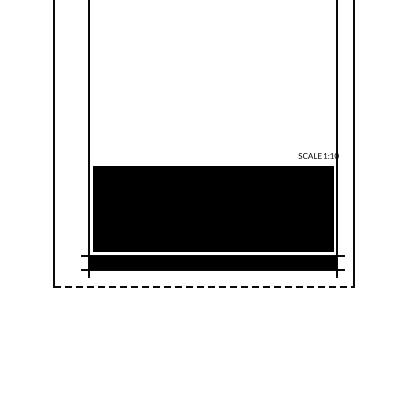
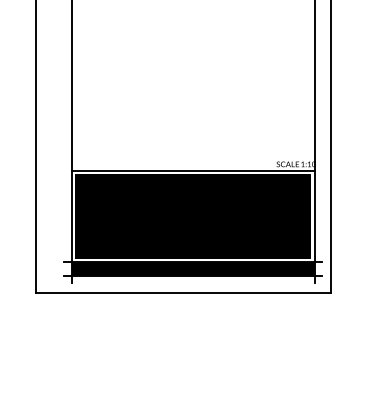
line: (213, 162) -> (193, 170), added
line: (204, 287) -> (184, 293), dashed -> solid

